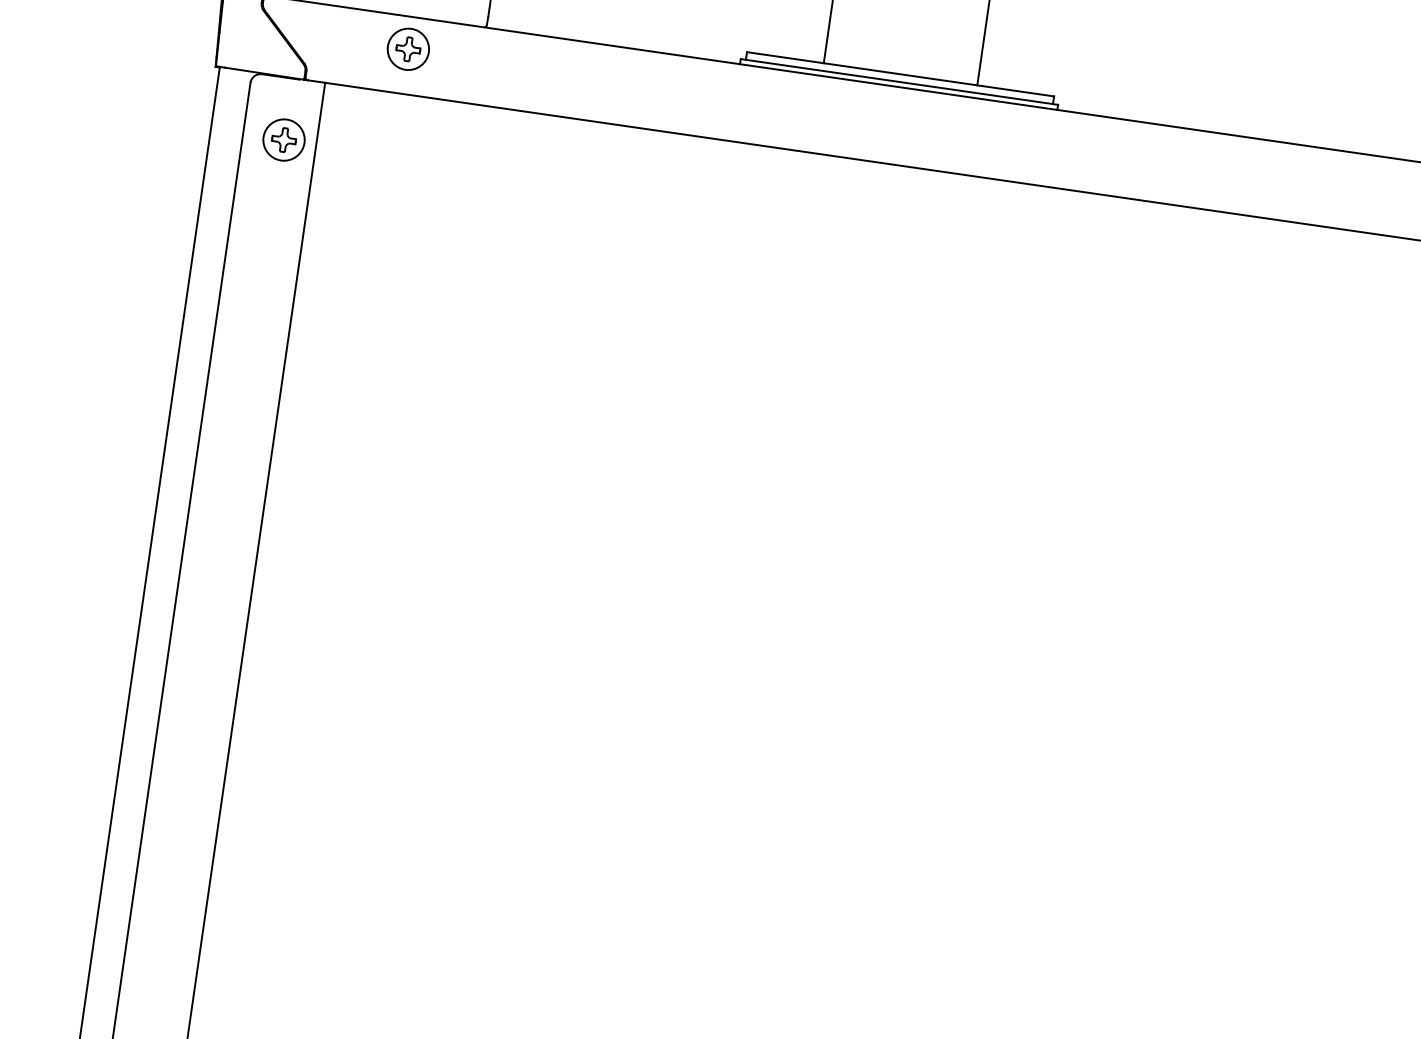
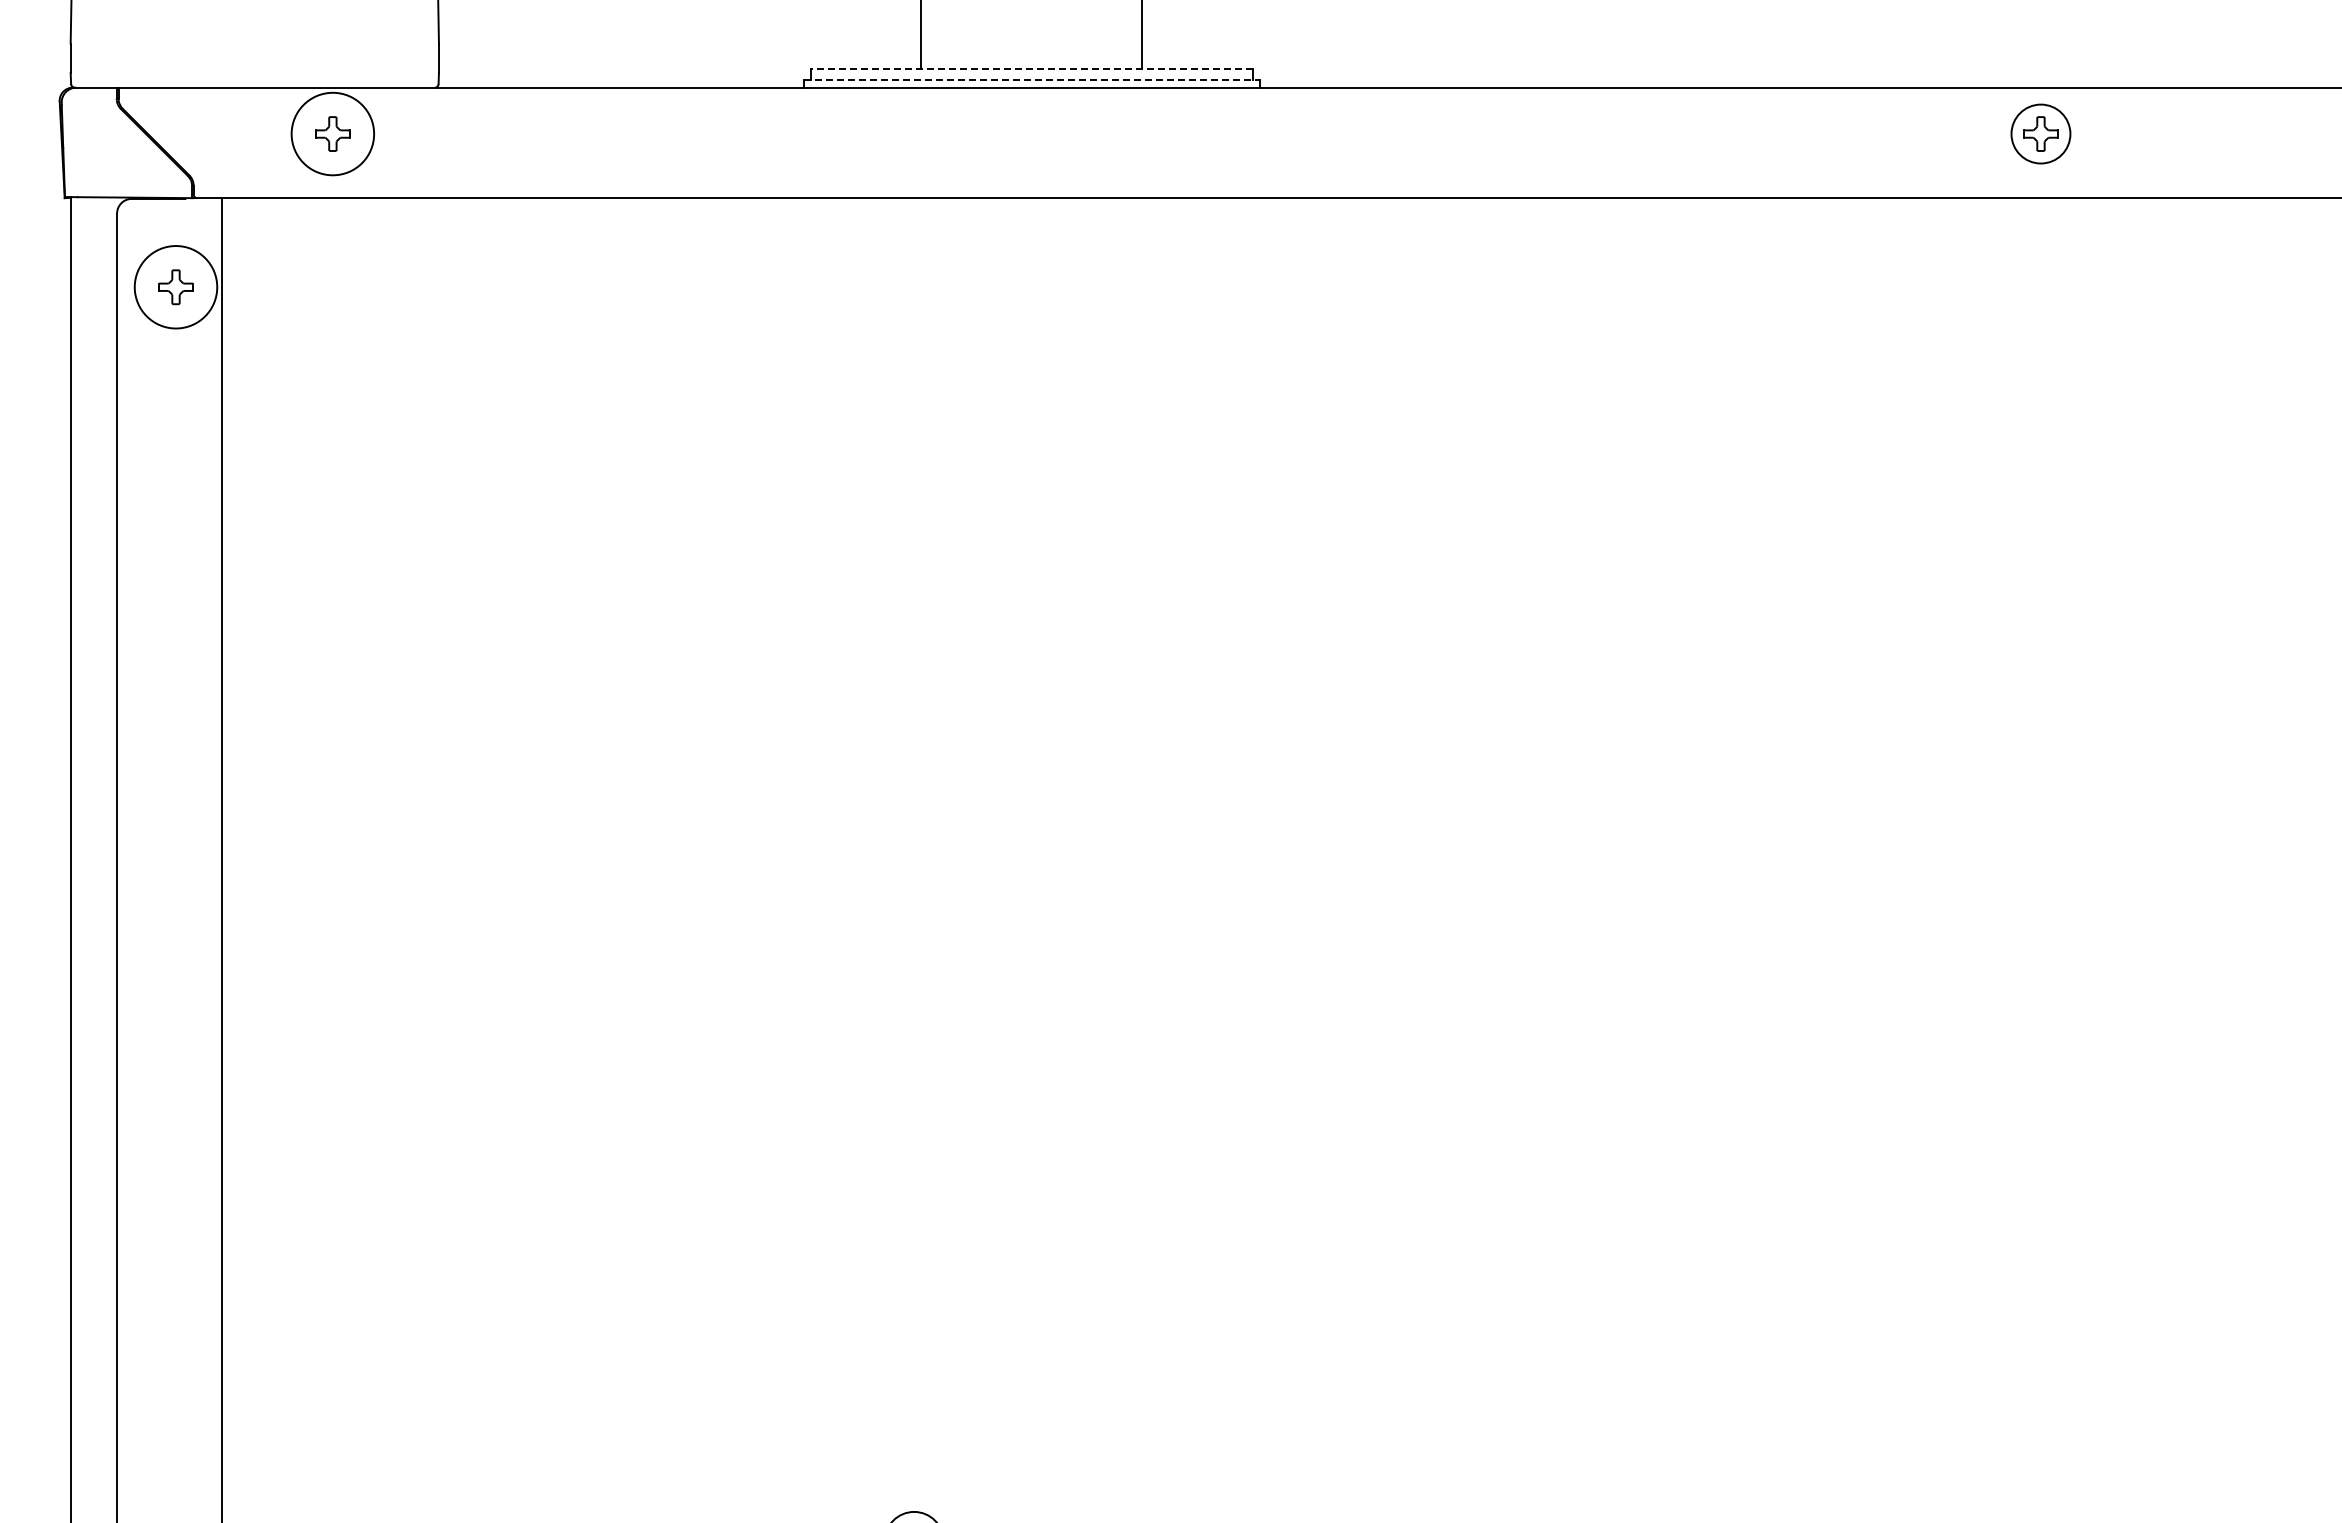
circle: (408, 48) -> (332, 133), size x1.4
line: (900, 74) -> (1031, 69), solid -> dashed
line: (899, 82) -> (1032, 80), solid -> dashed
circle: (283, 139) -> (175, 286), size x1.4

